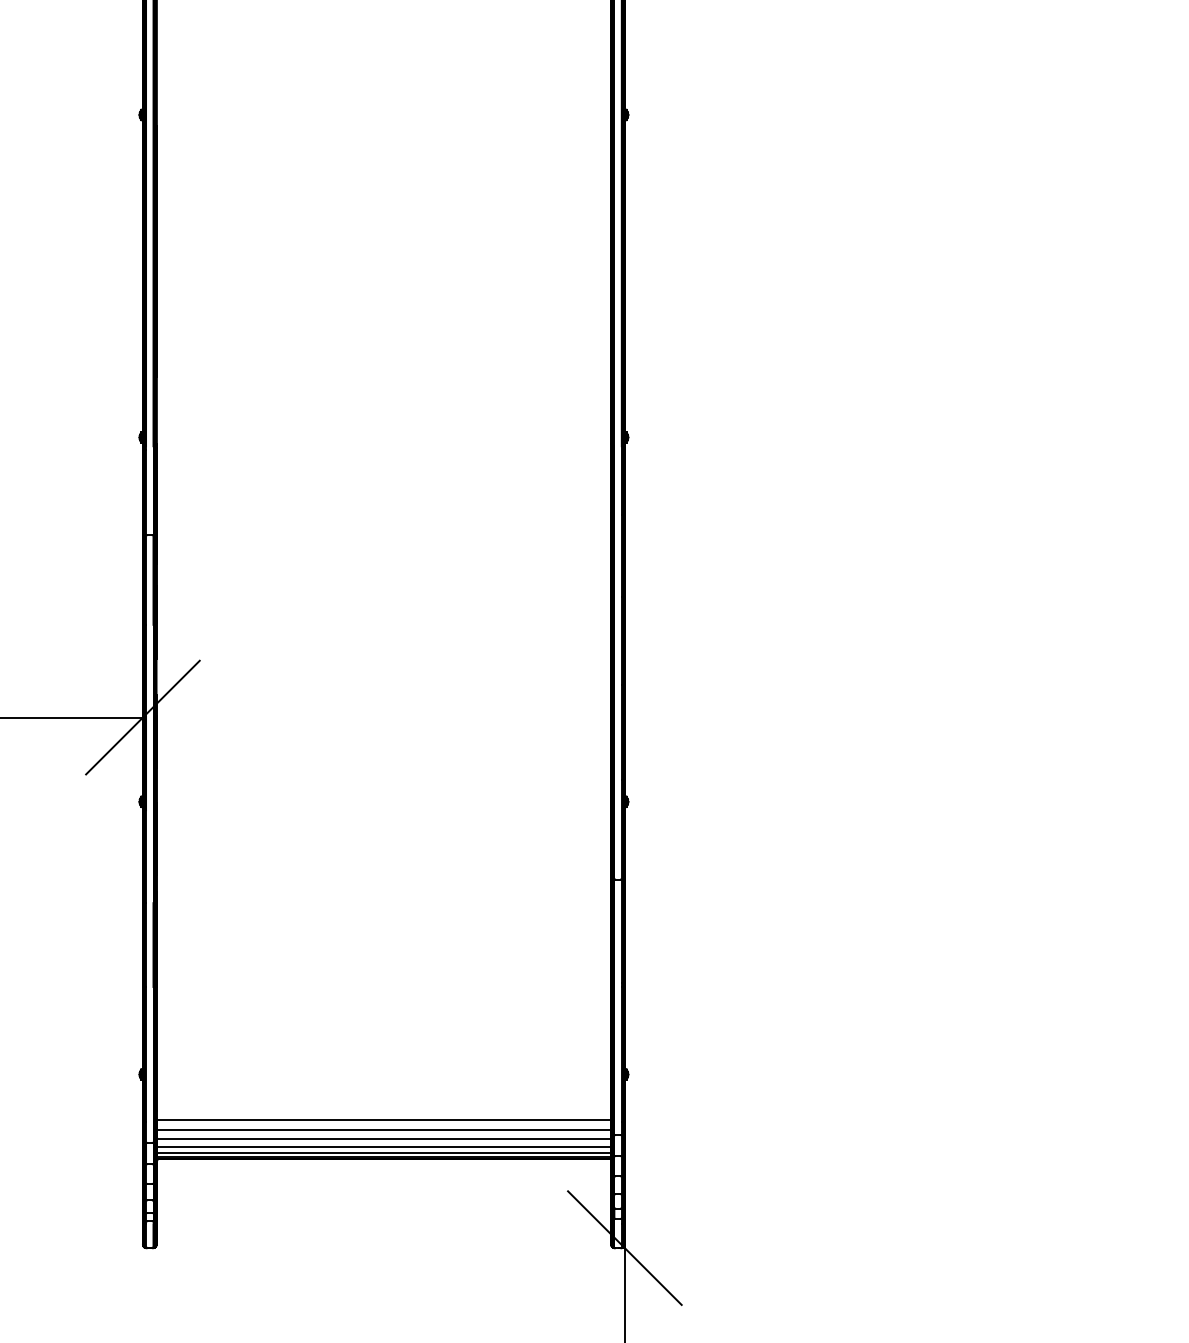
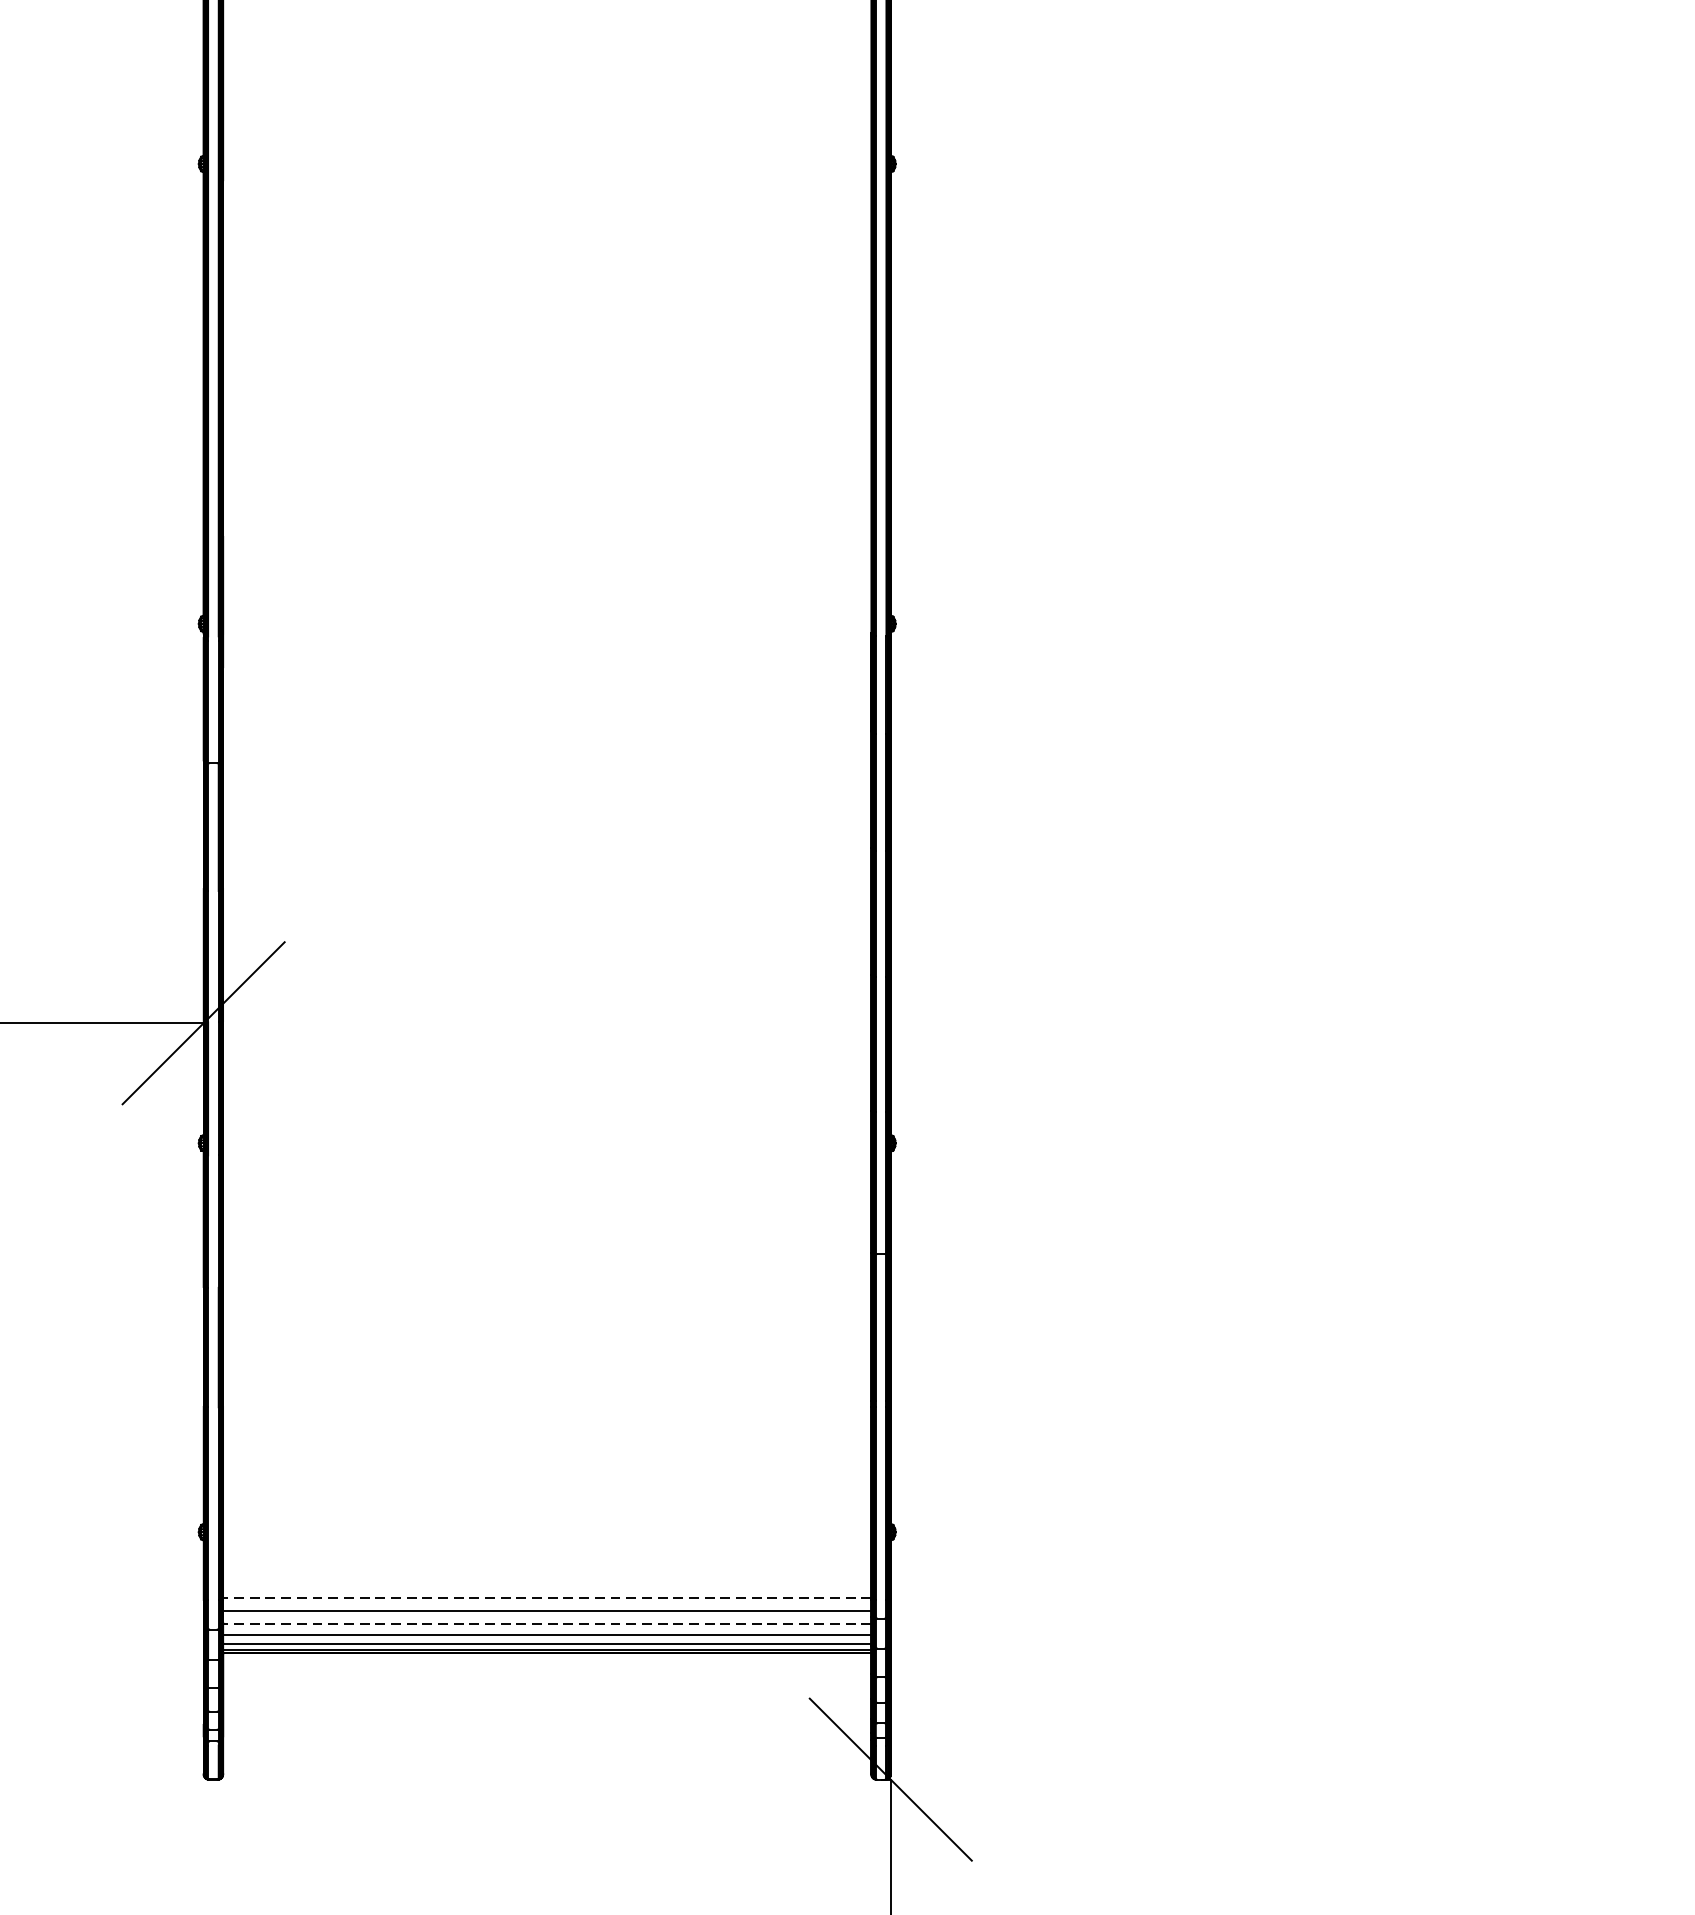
line: (383, 1120) -> (546, 1597), solid -> dashed
line: (383, 1139) -> (546, 1624), solid -> dashed

